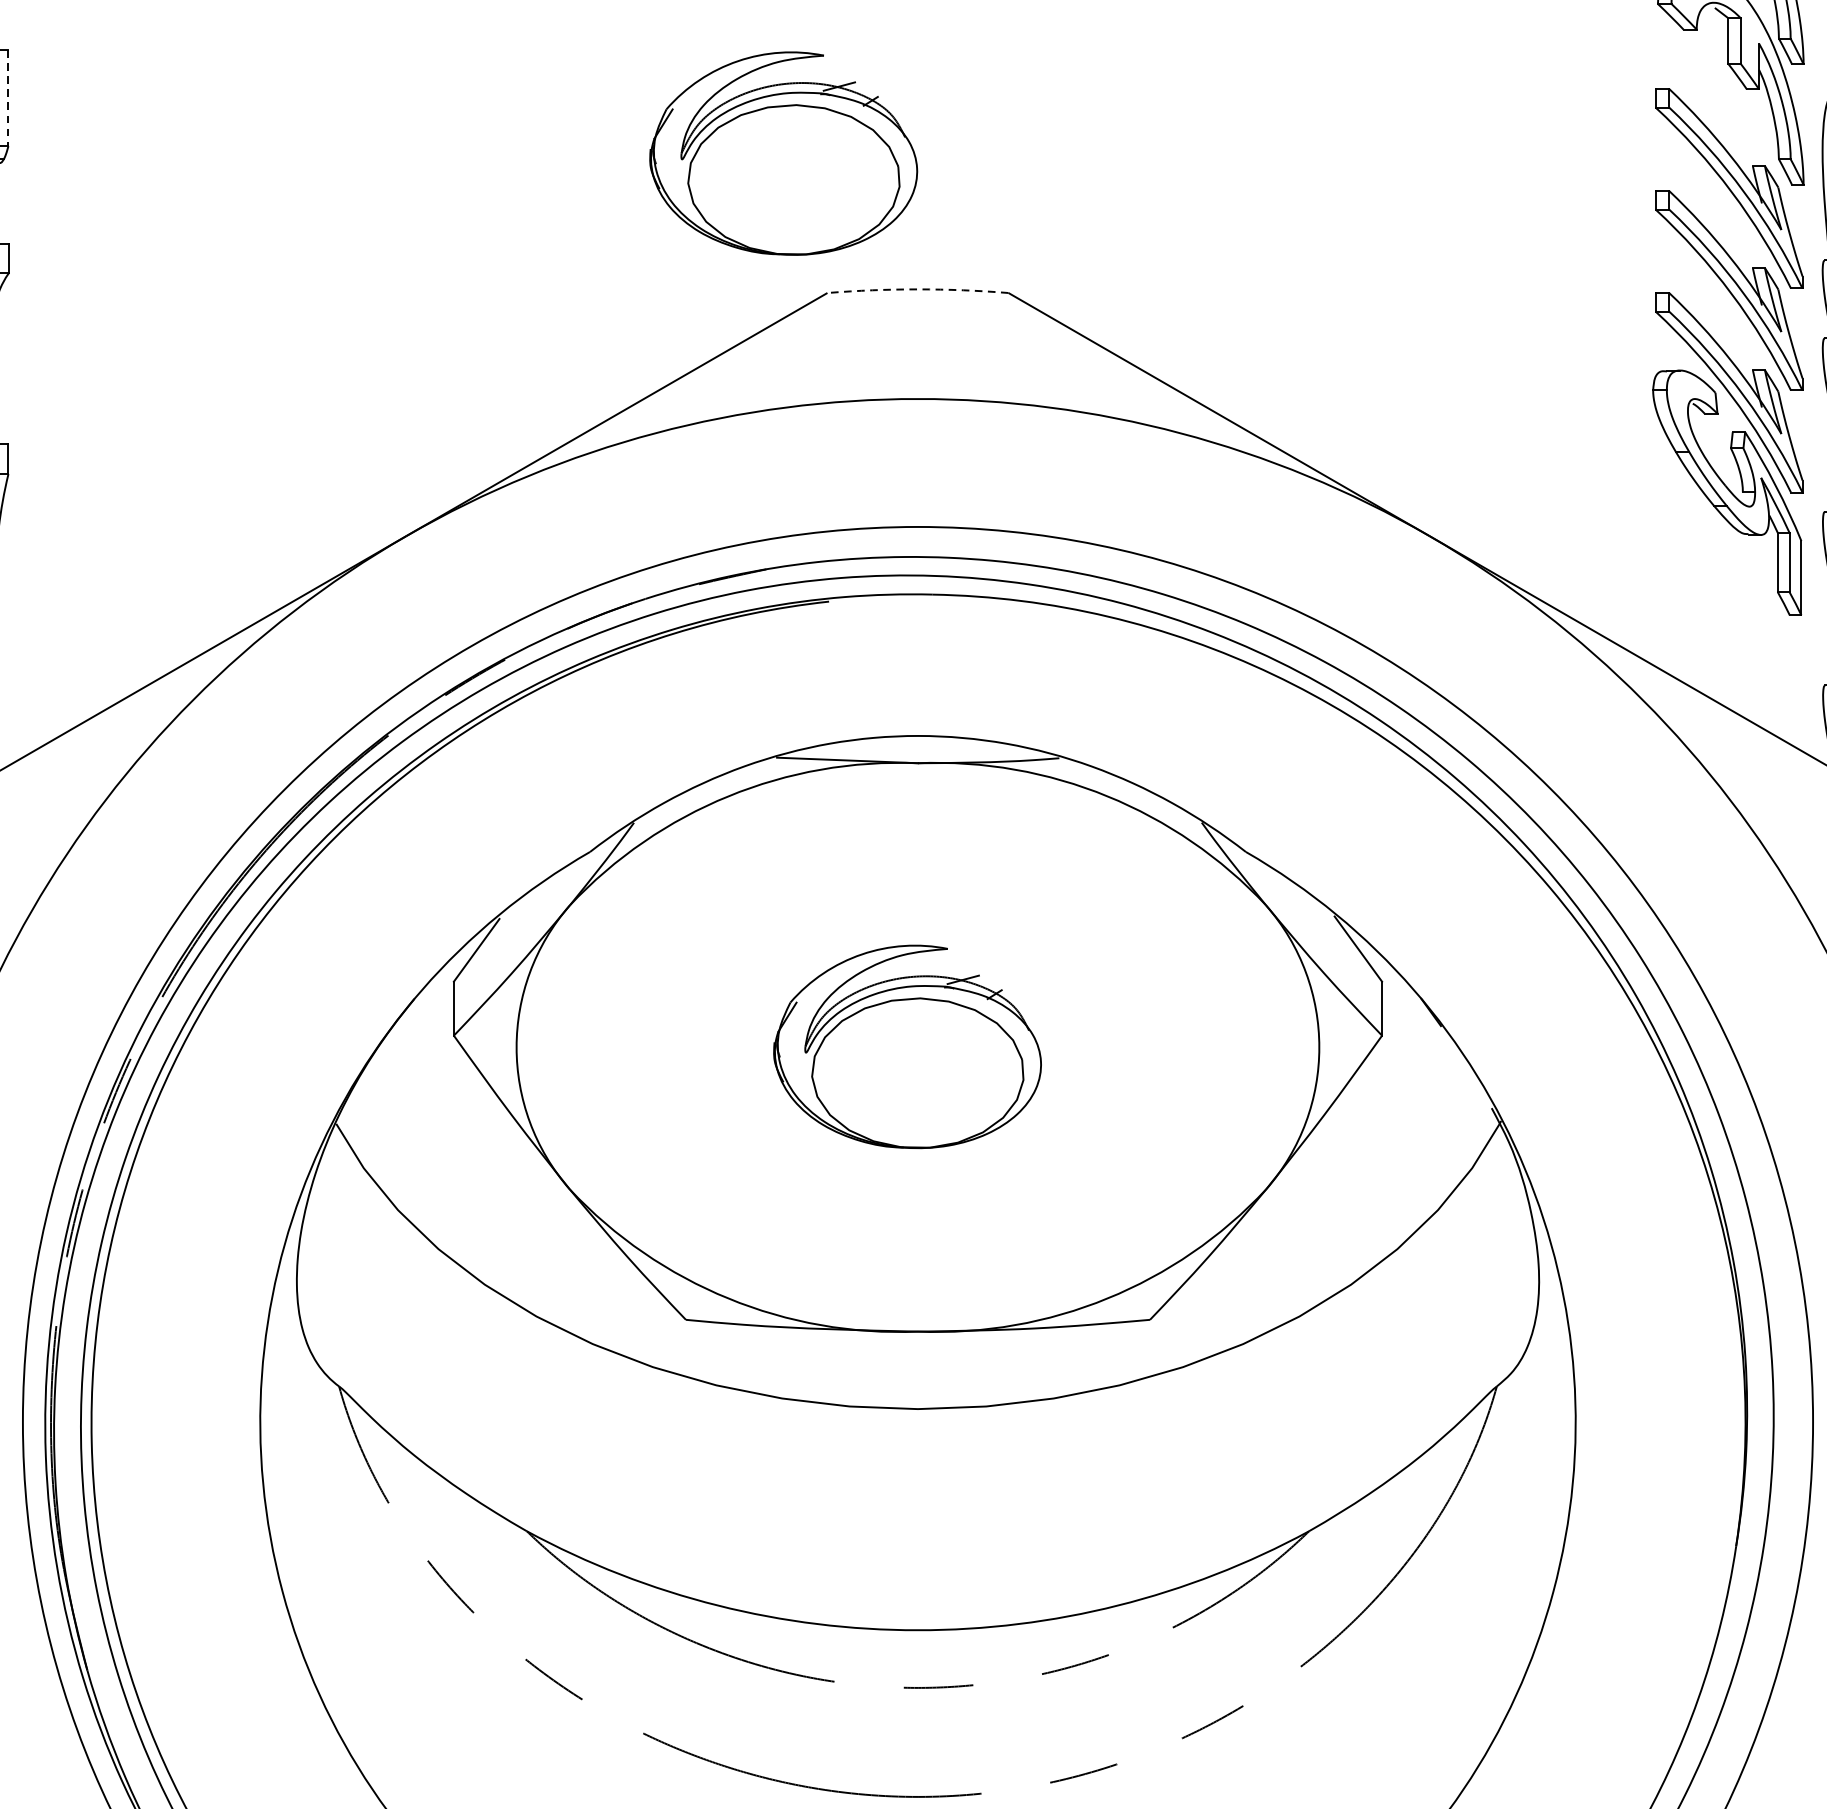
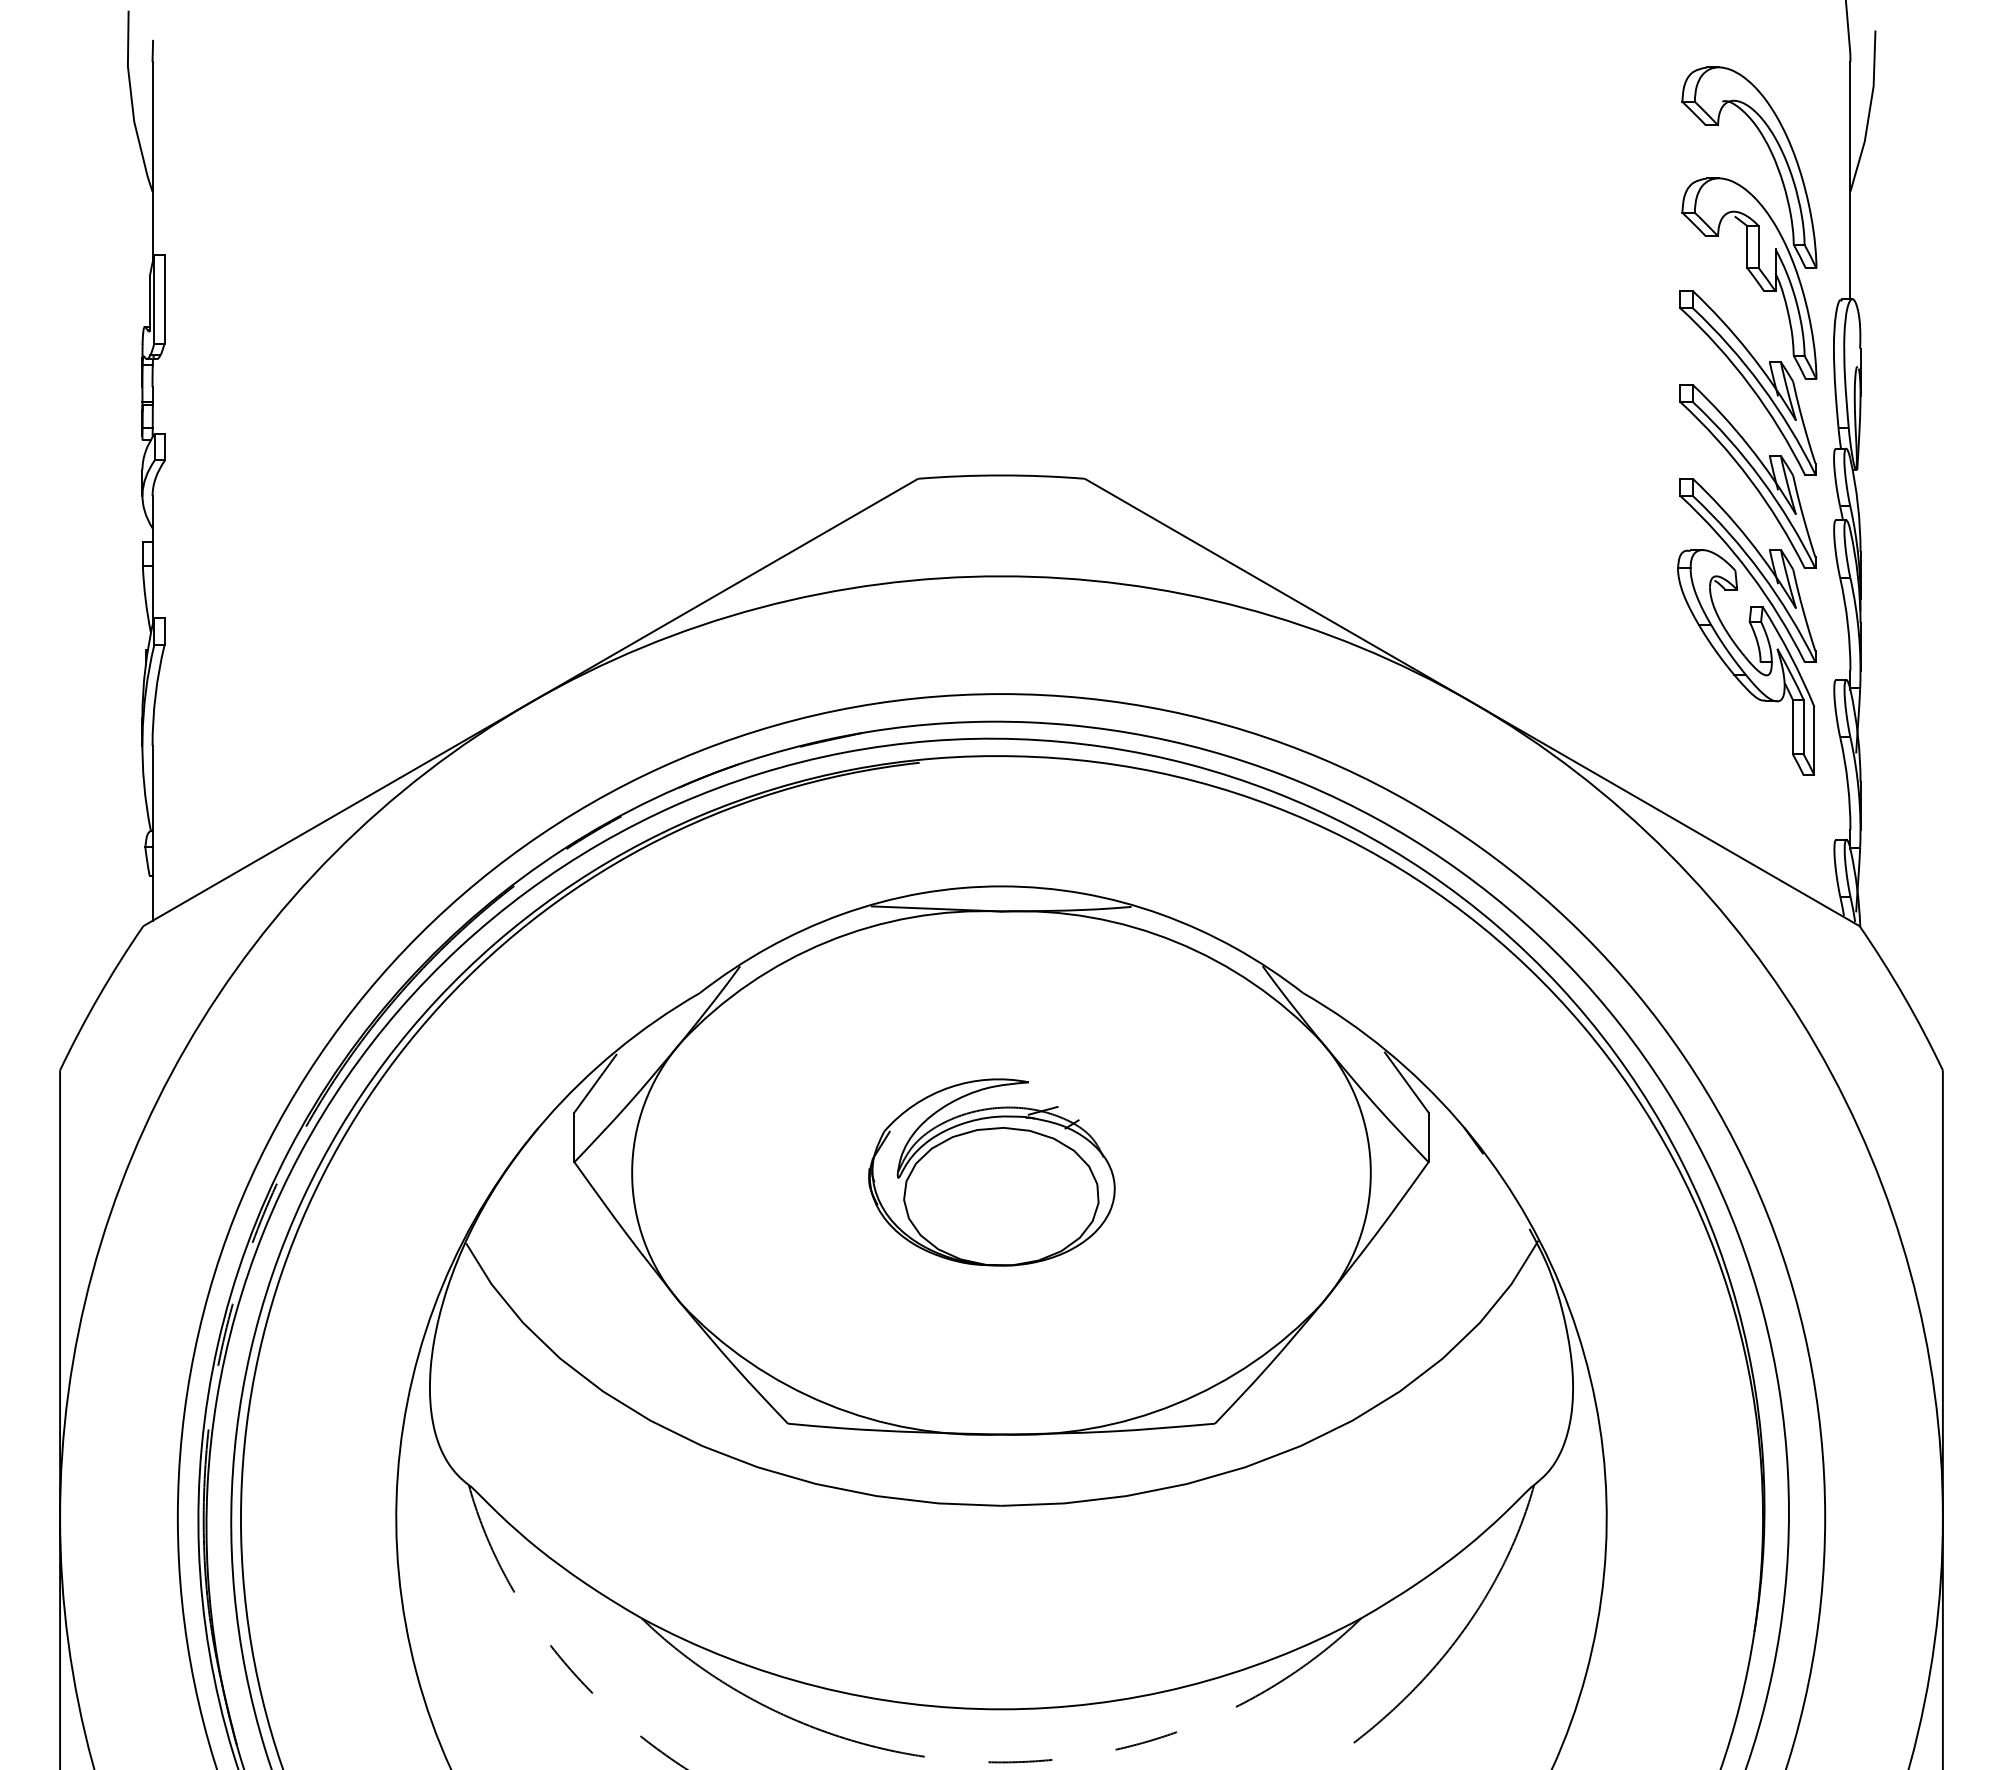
line: (8, 98) -> (164, 299), dashed -> solid
part: (783, 153) -> (877, 350), removed
arc: (917, 289) -> (1001, 475), dashed -> solid

